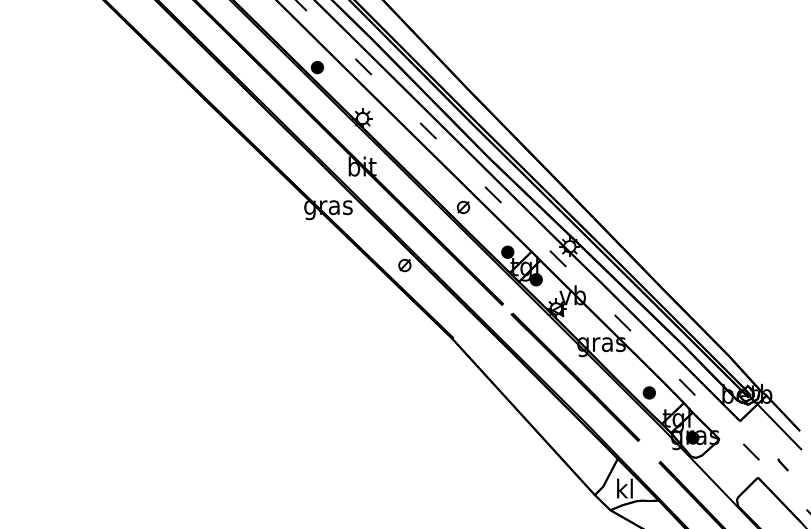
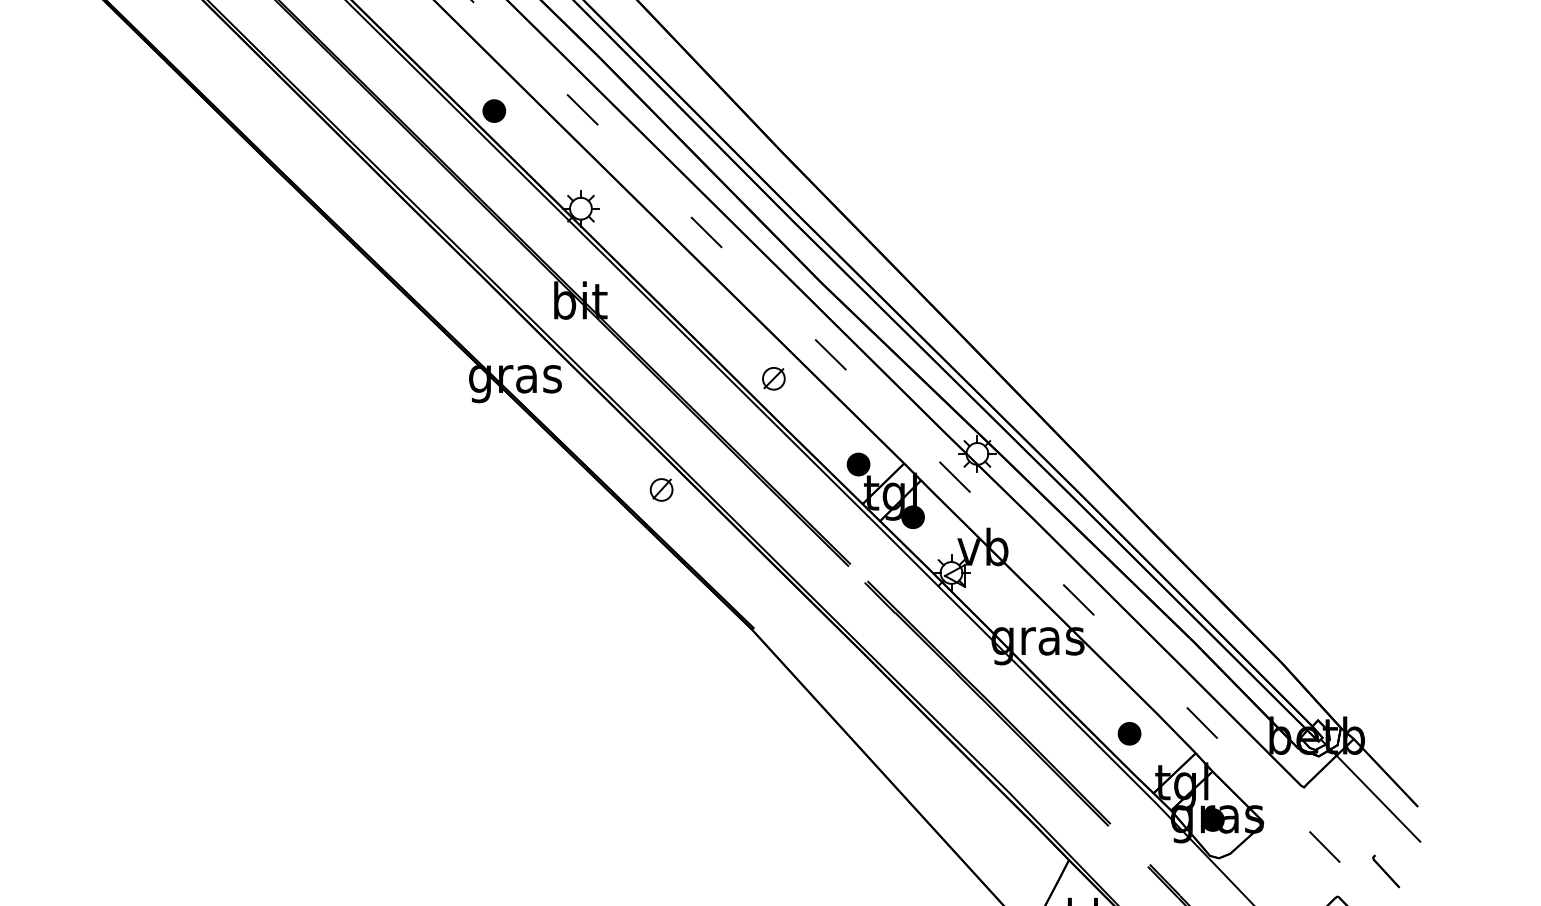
part: (782, 464) -> (1384, 870), size x1.43

